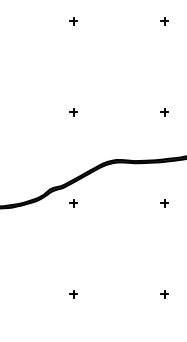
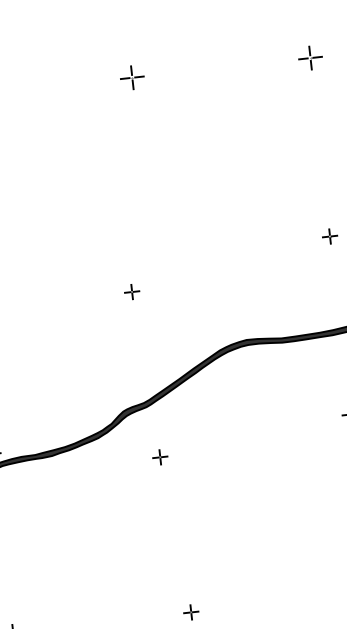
part: (73, 21) -> (132, 78), size x1.6
part: (164, 21) -> (310, 58), size x1.6
part: (73, 112) -> (132, 292), moved
part: (73, 203) -> (160, 457), moved

